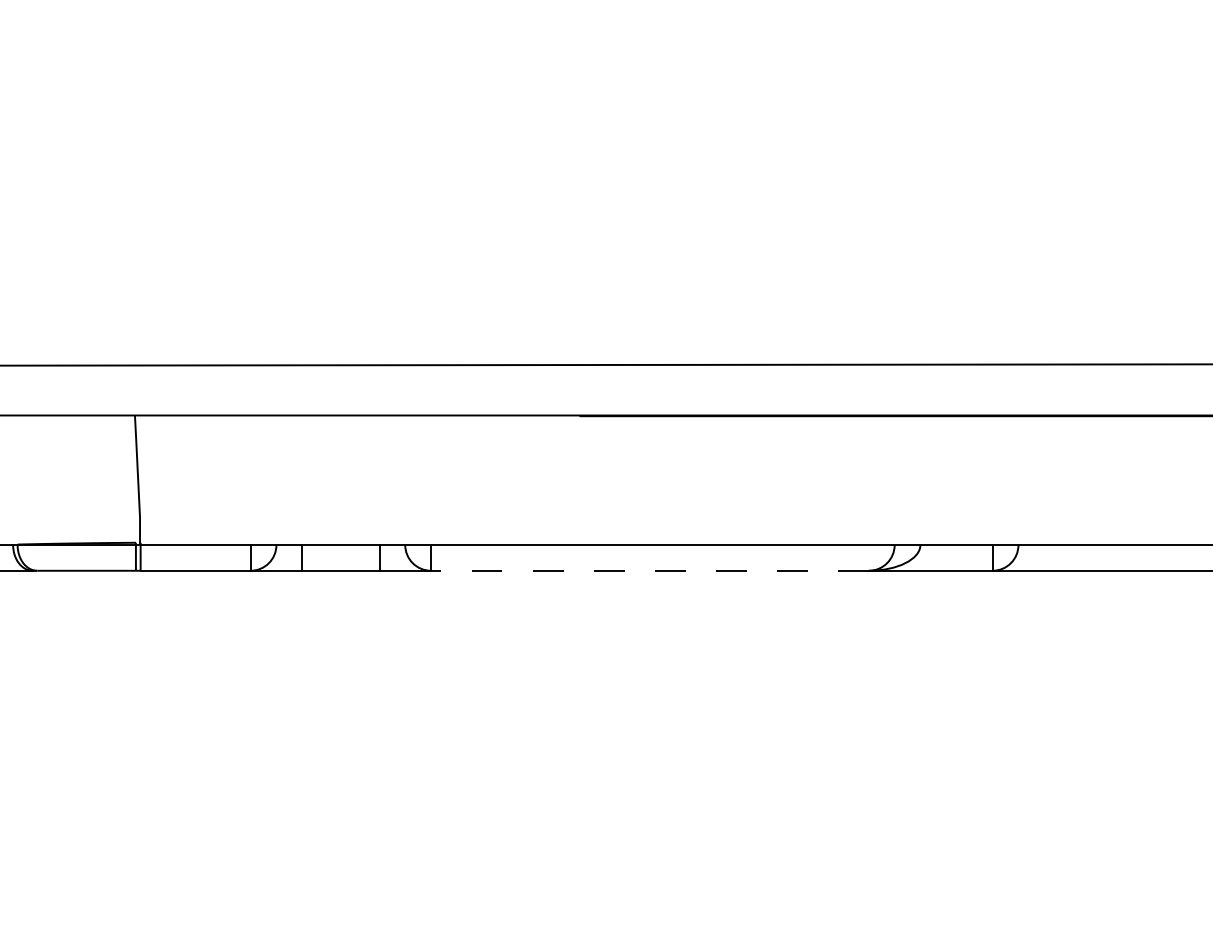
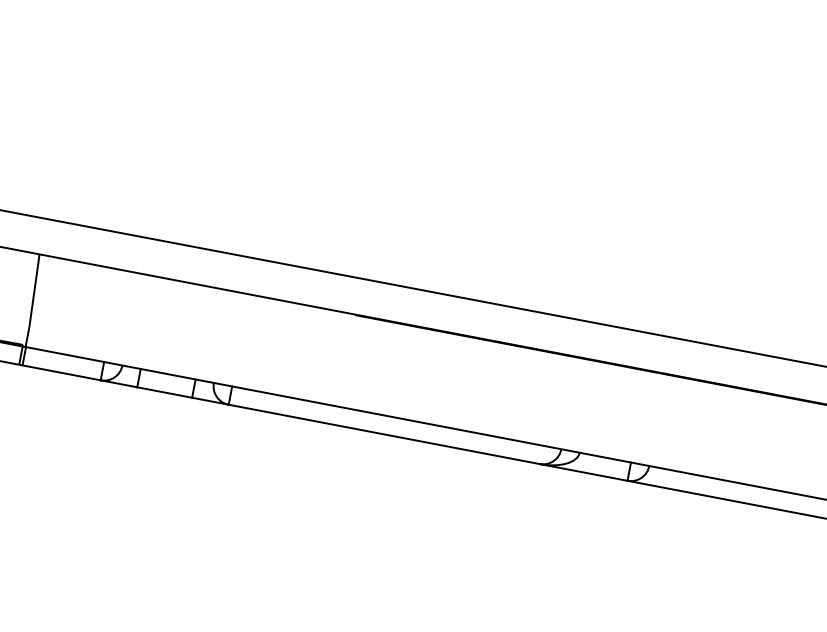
line: (649, 570) -> (383, 434), dashed -> solid

